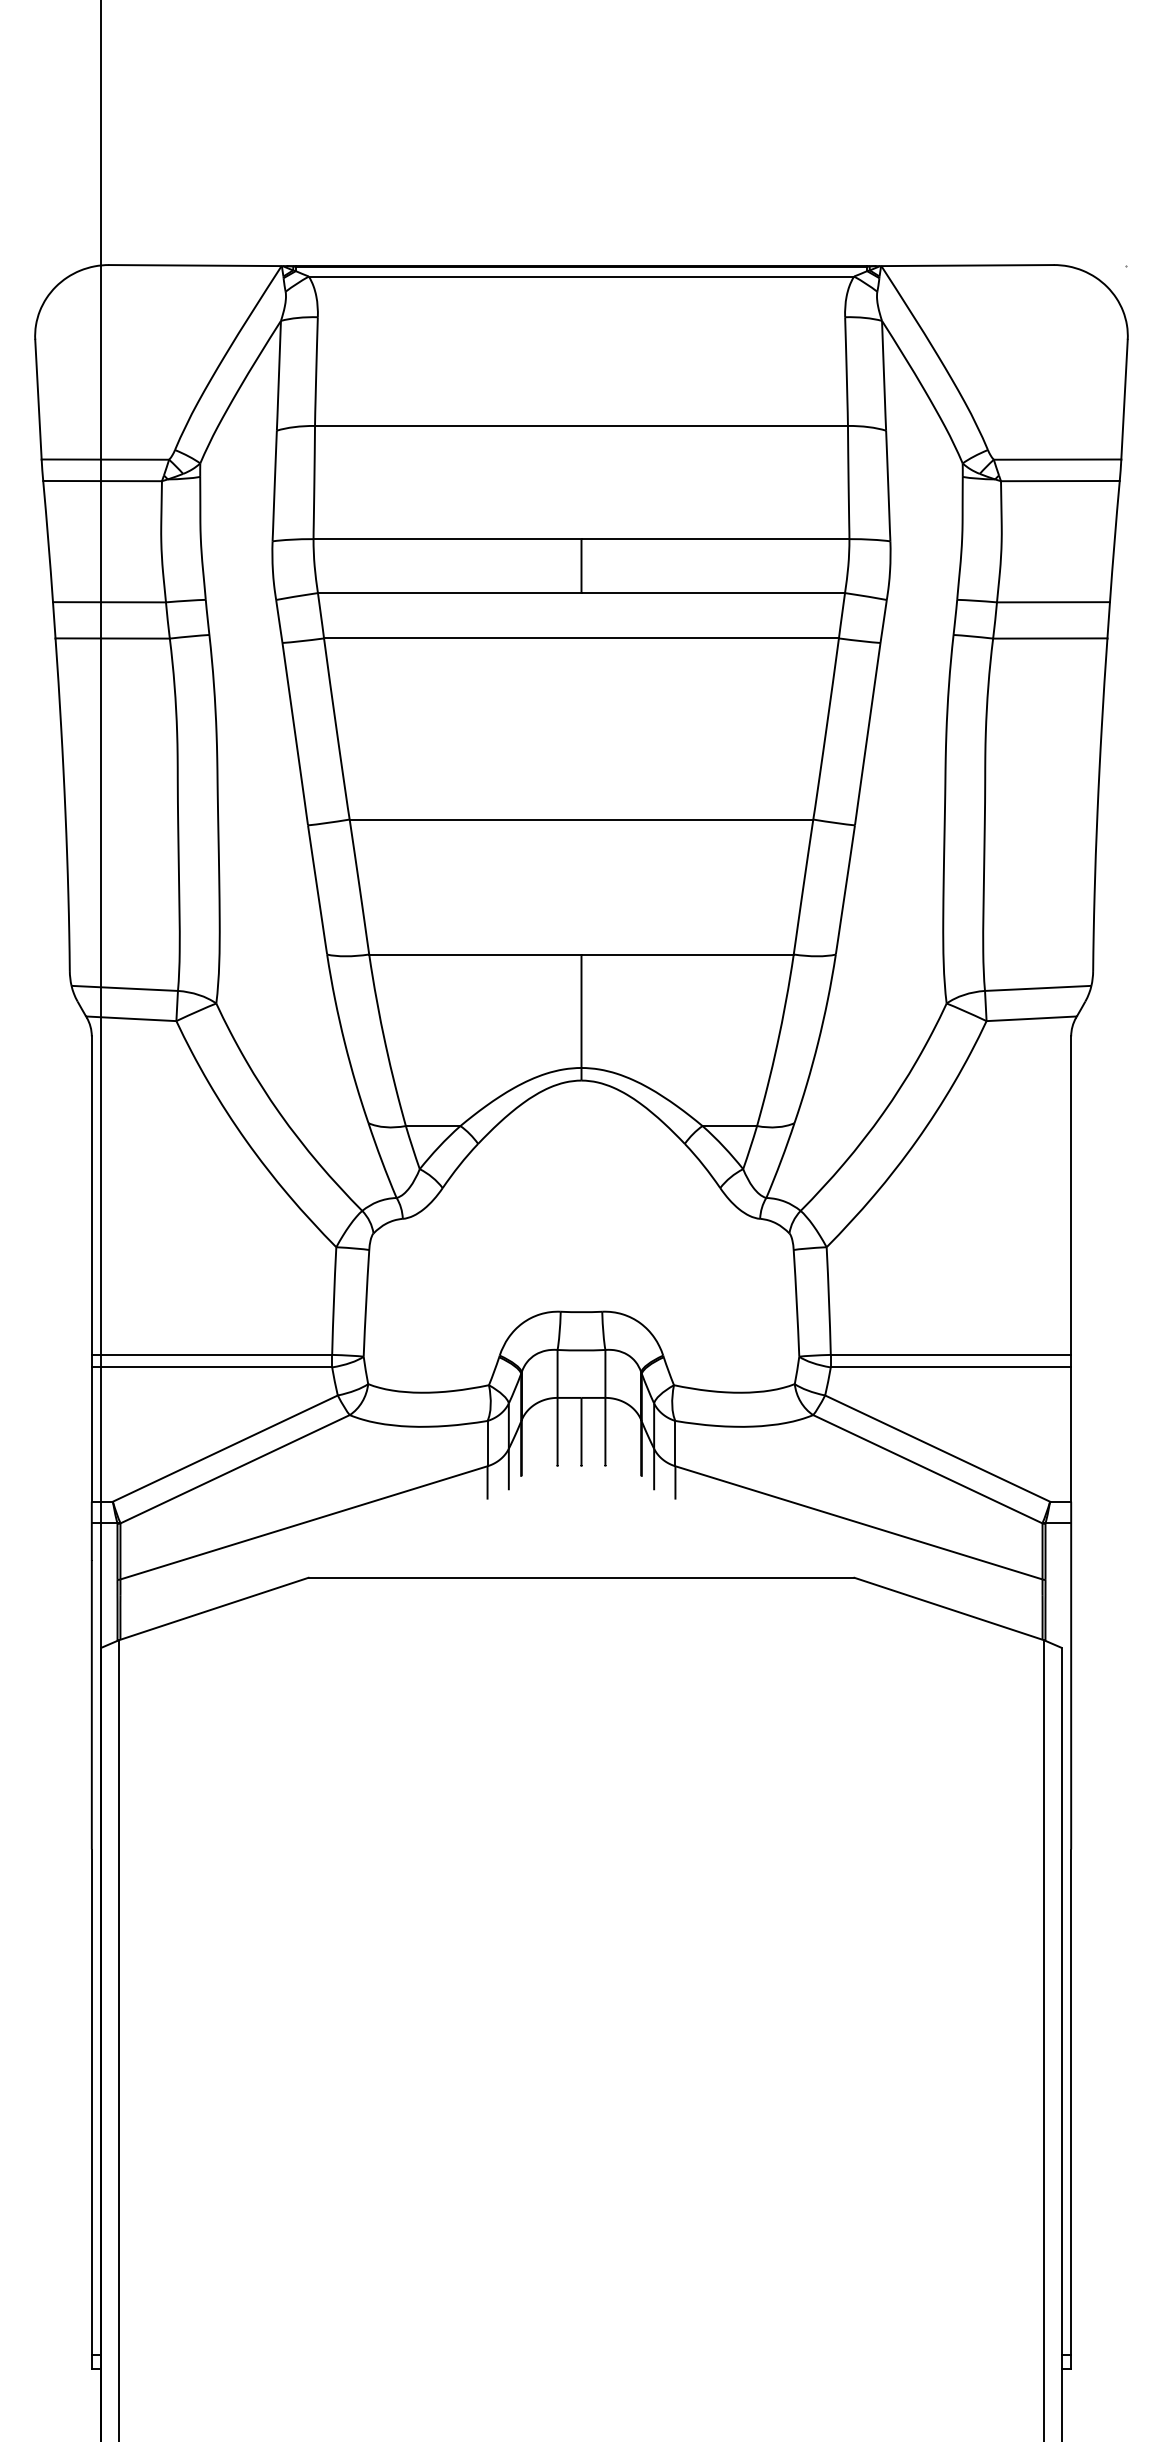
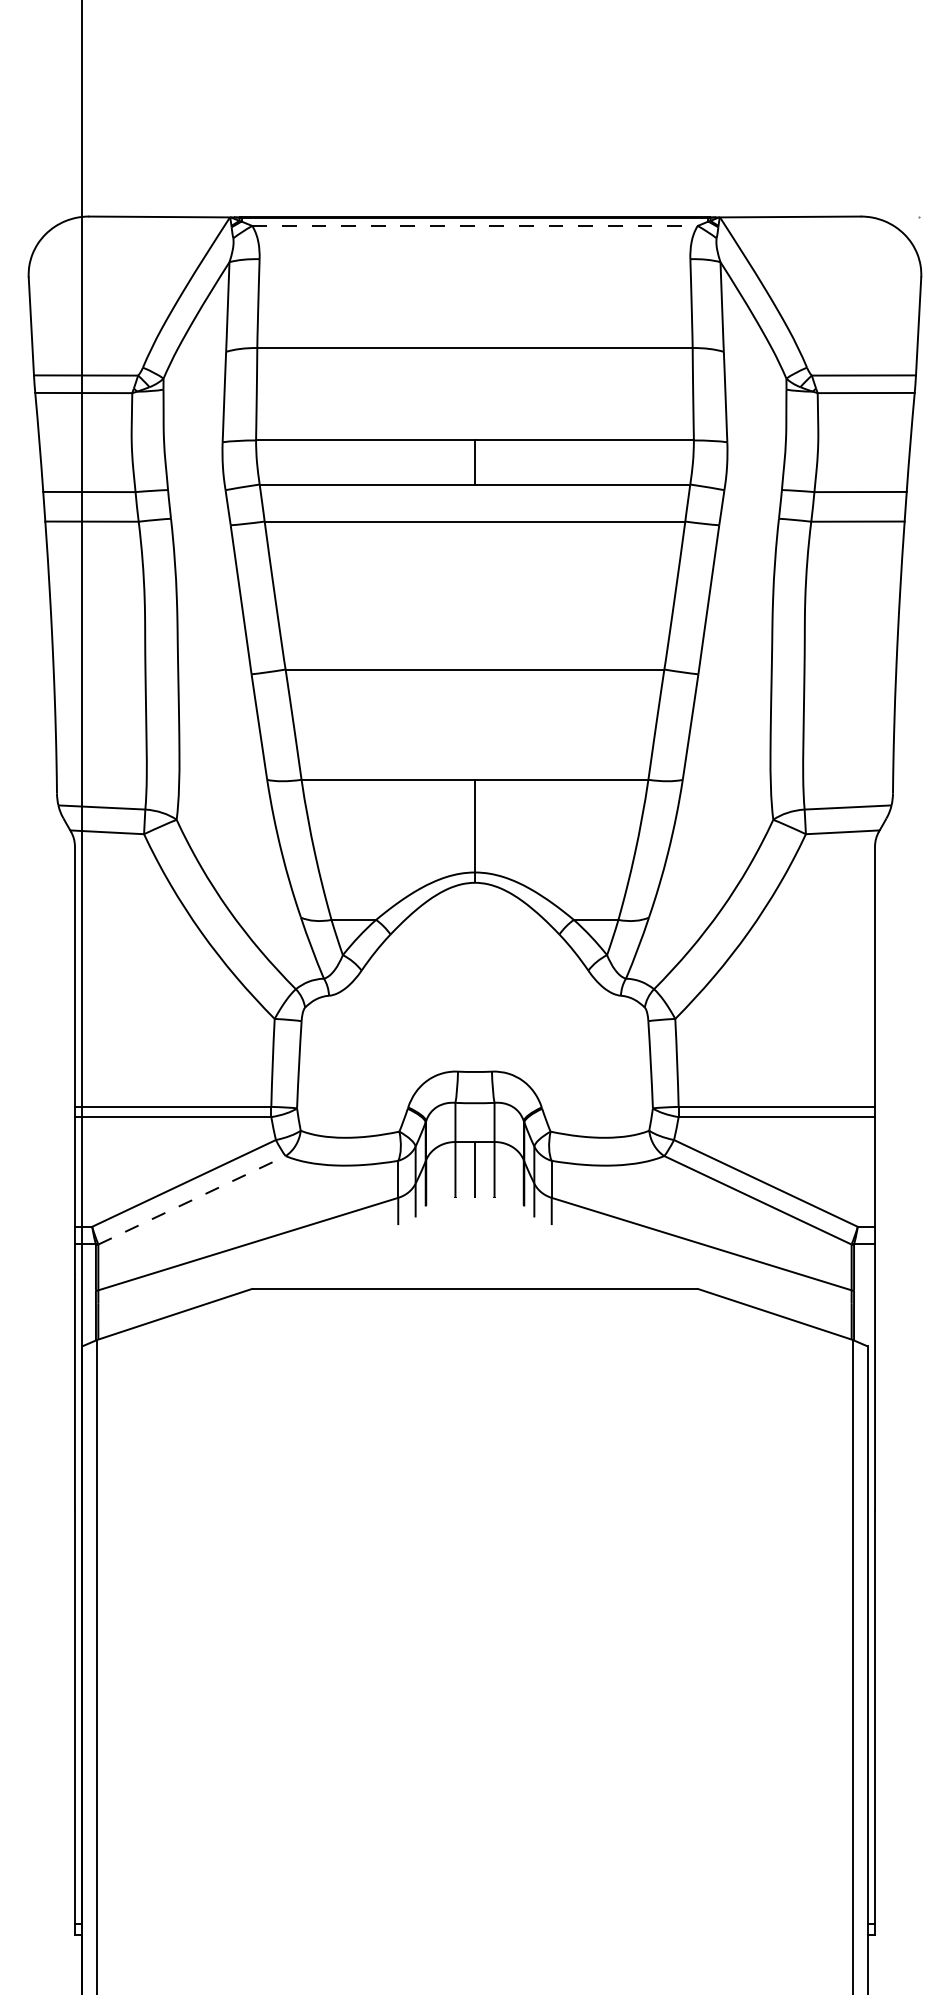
line: (582, 275) -> (475, 225), solid -> dashed
line: (235, 1469) -> (192, 1200), solid -> dashed

